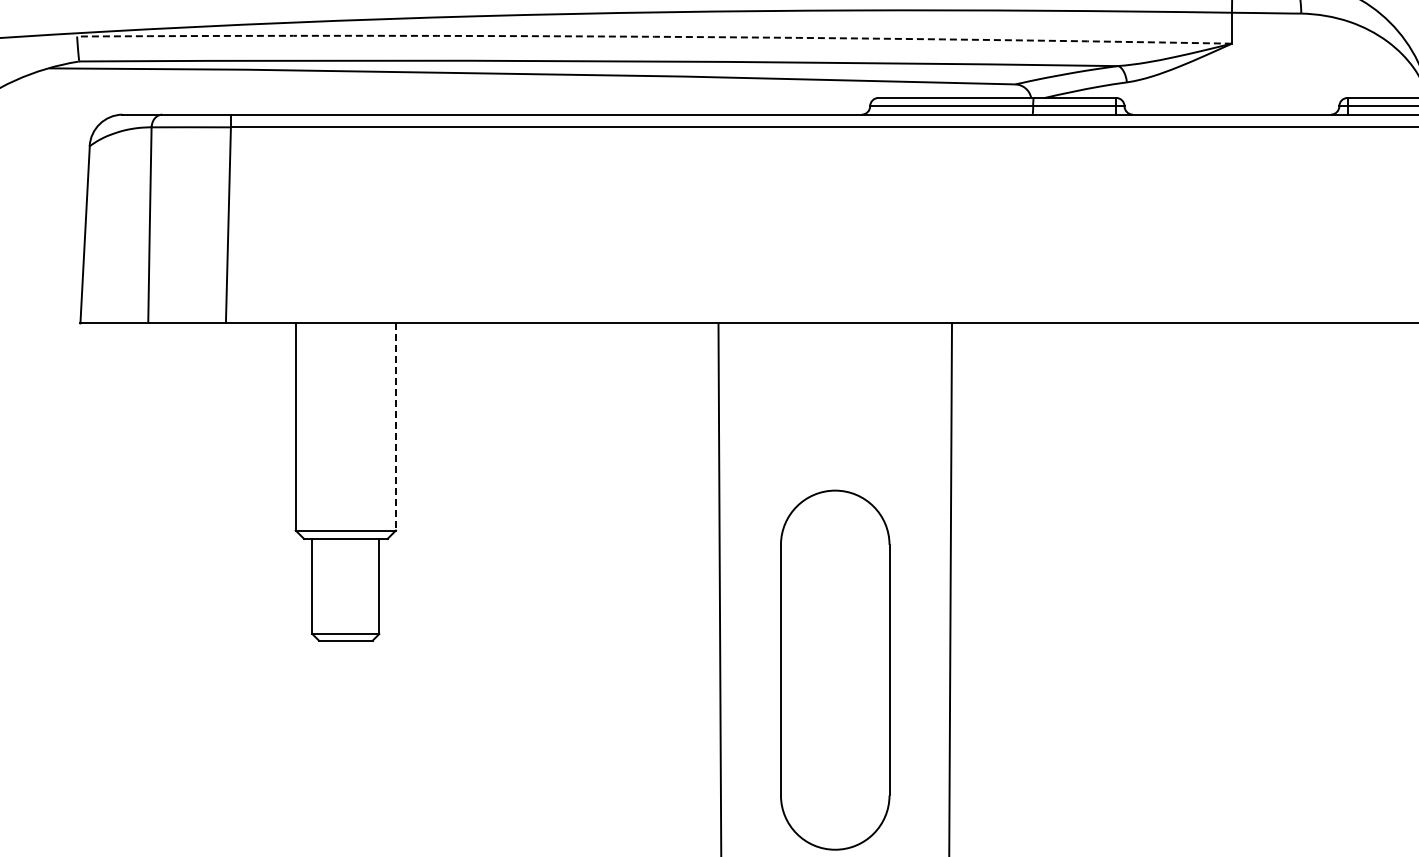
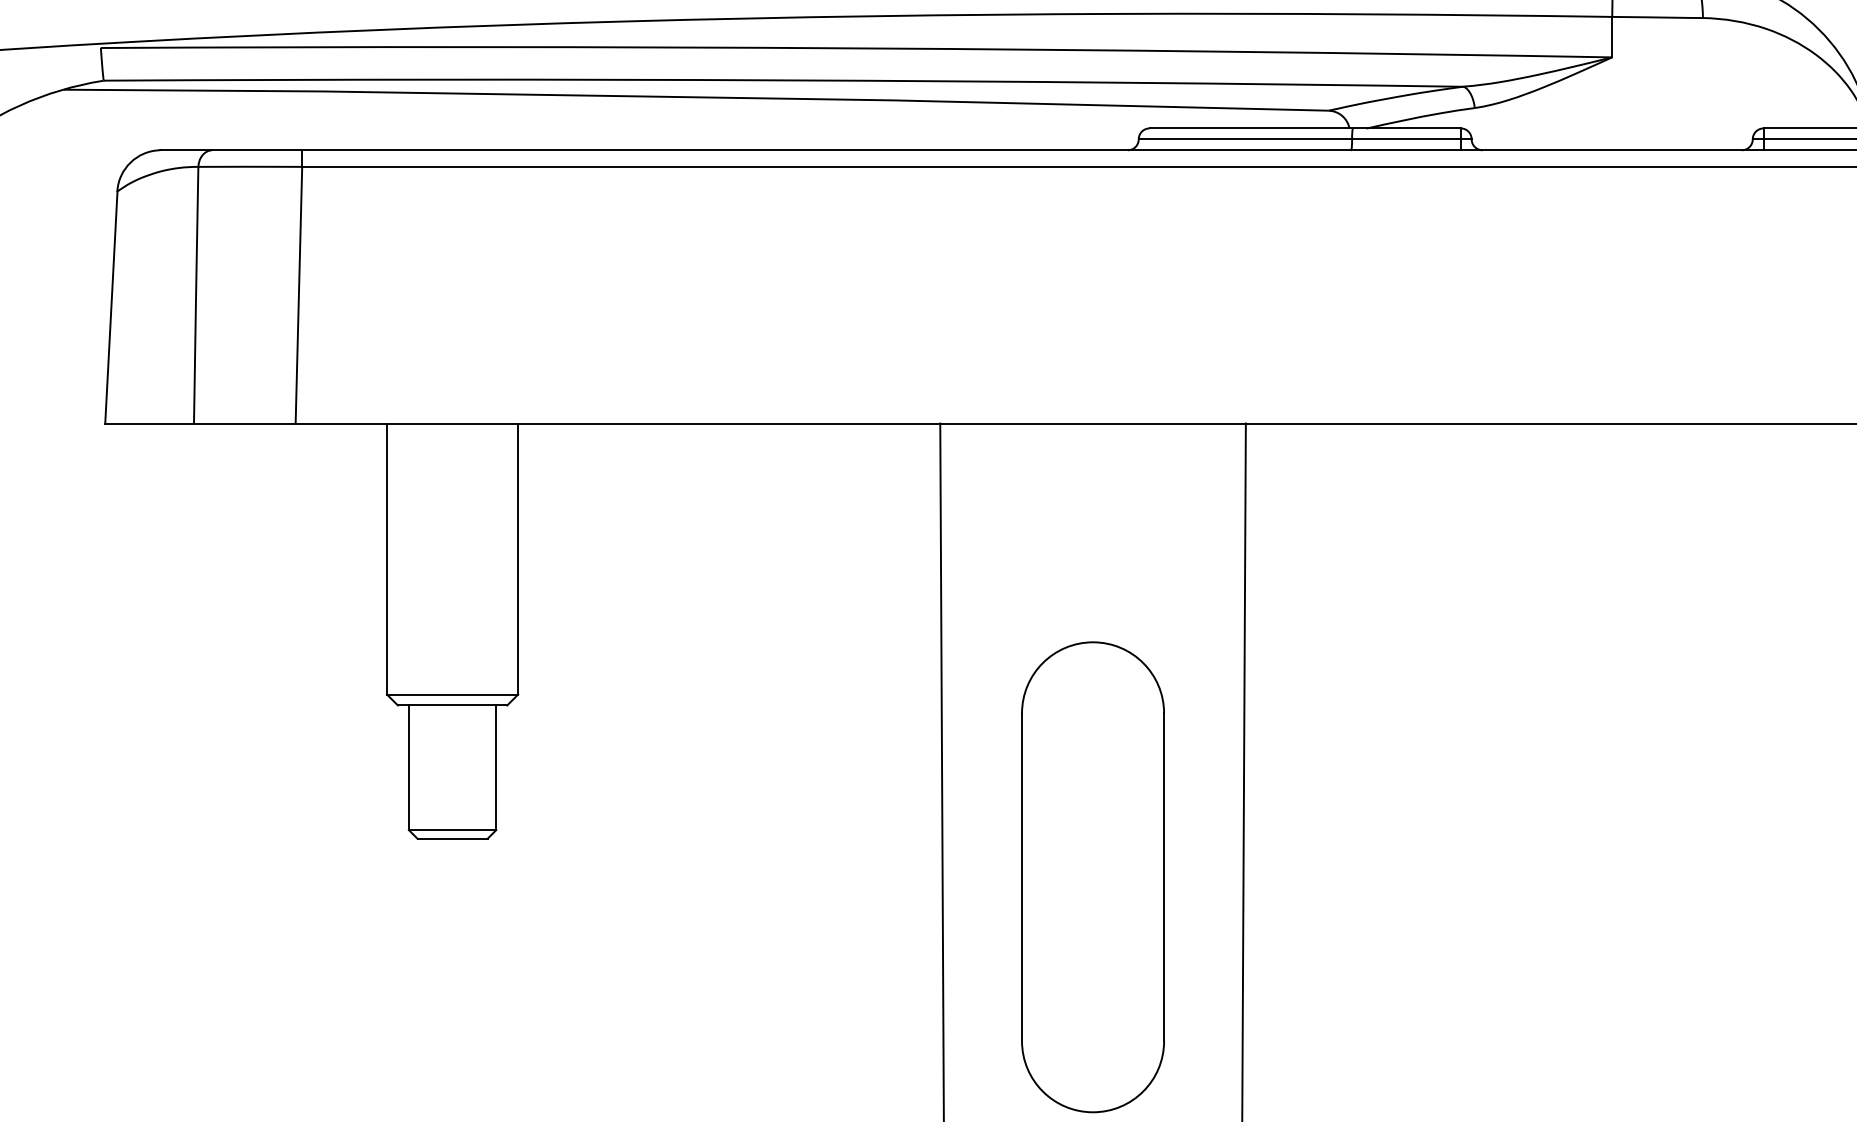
arc: (654, 36) -> (856, 47), dashed -> solid
line: (395, 427) -> (517, 559), dashed -> solid

